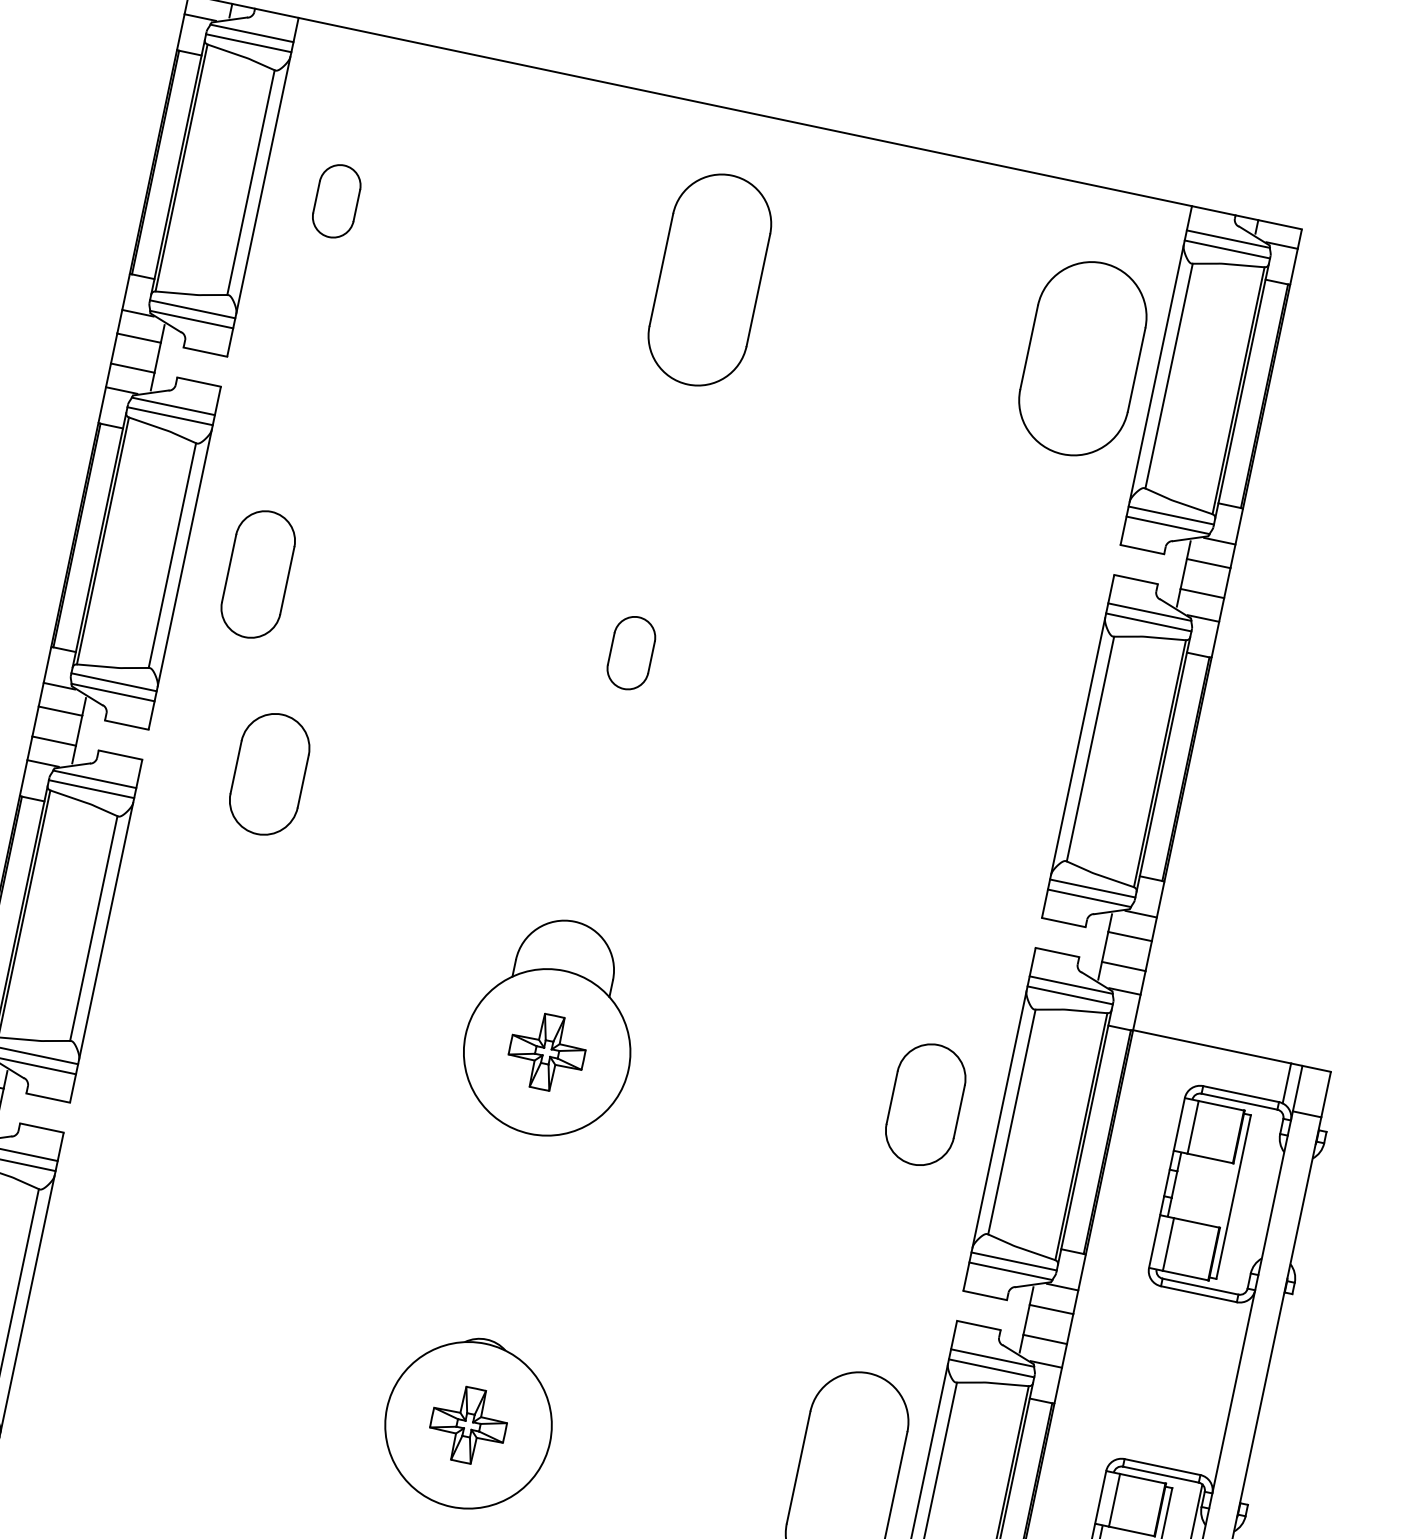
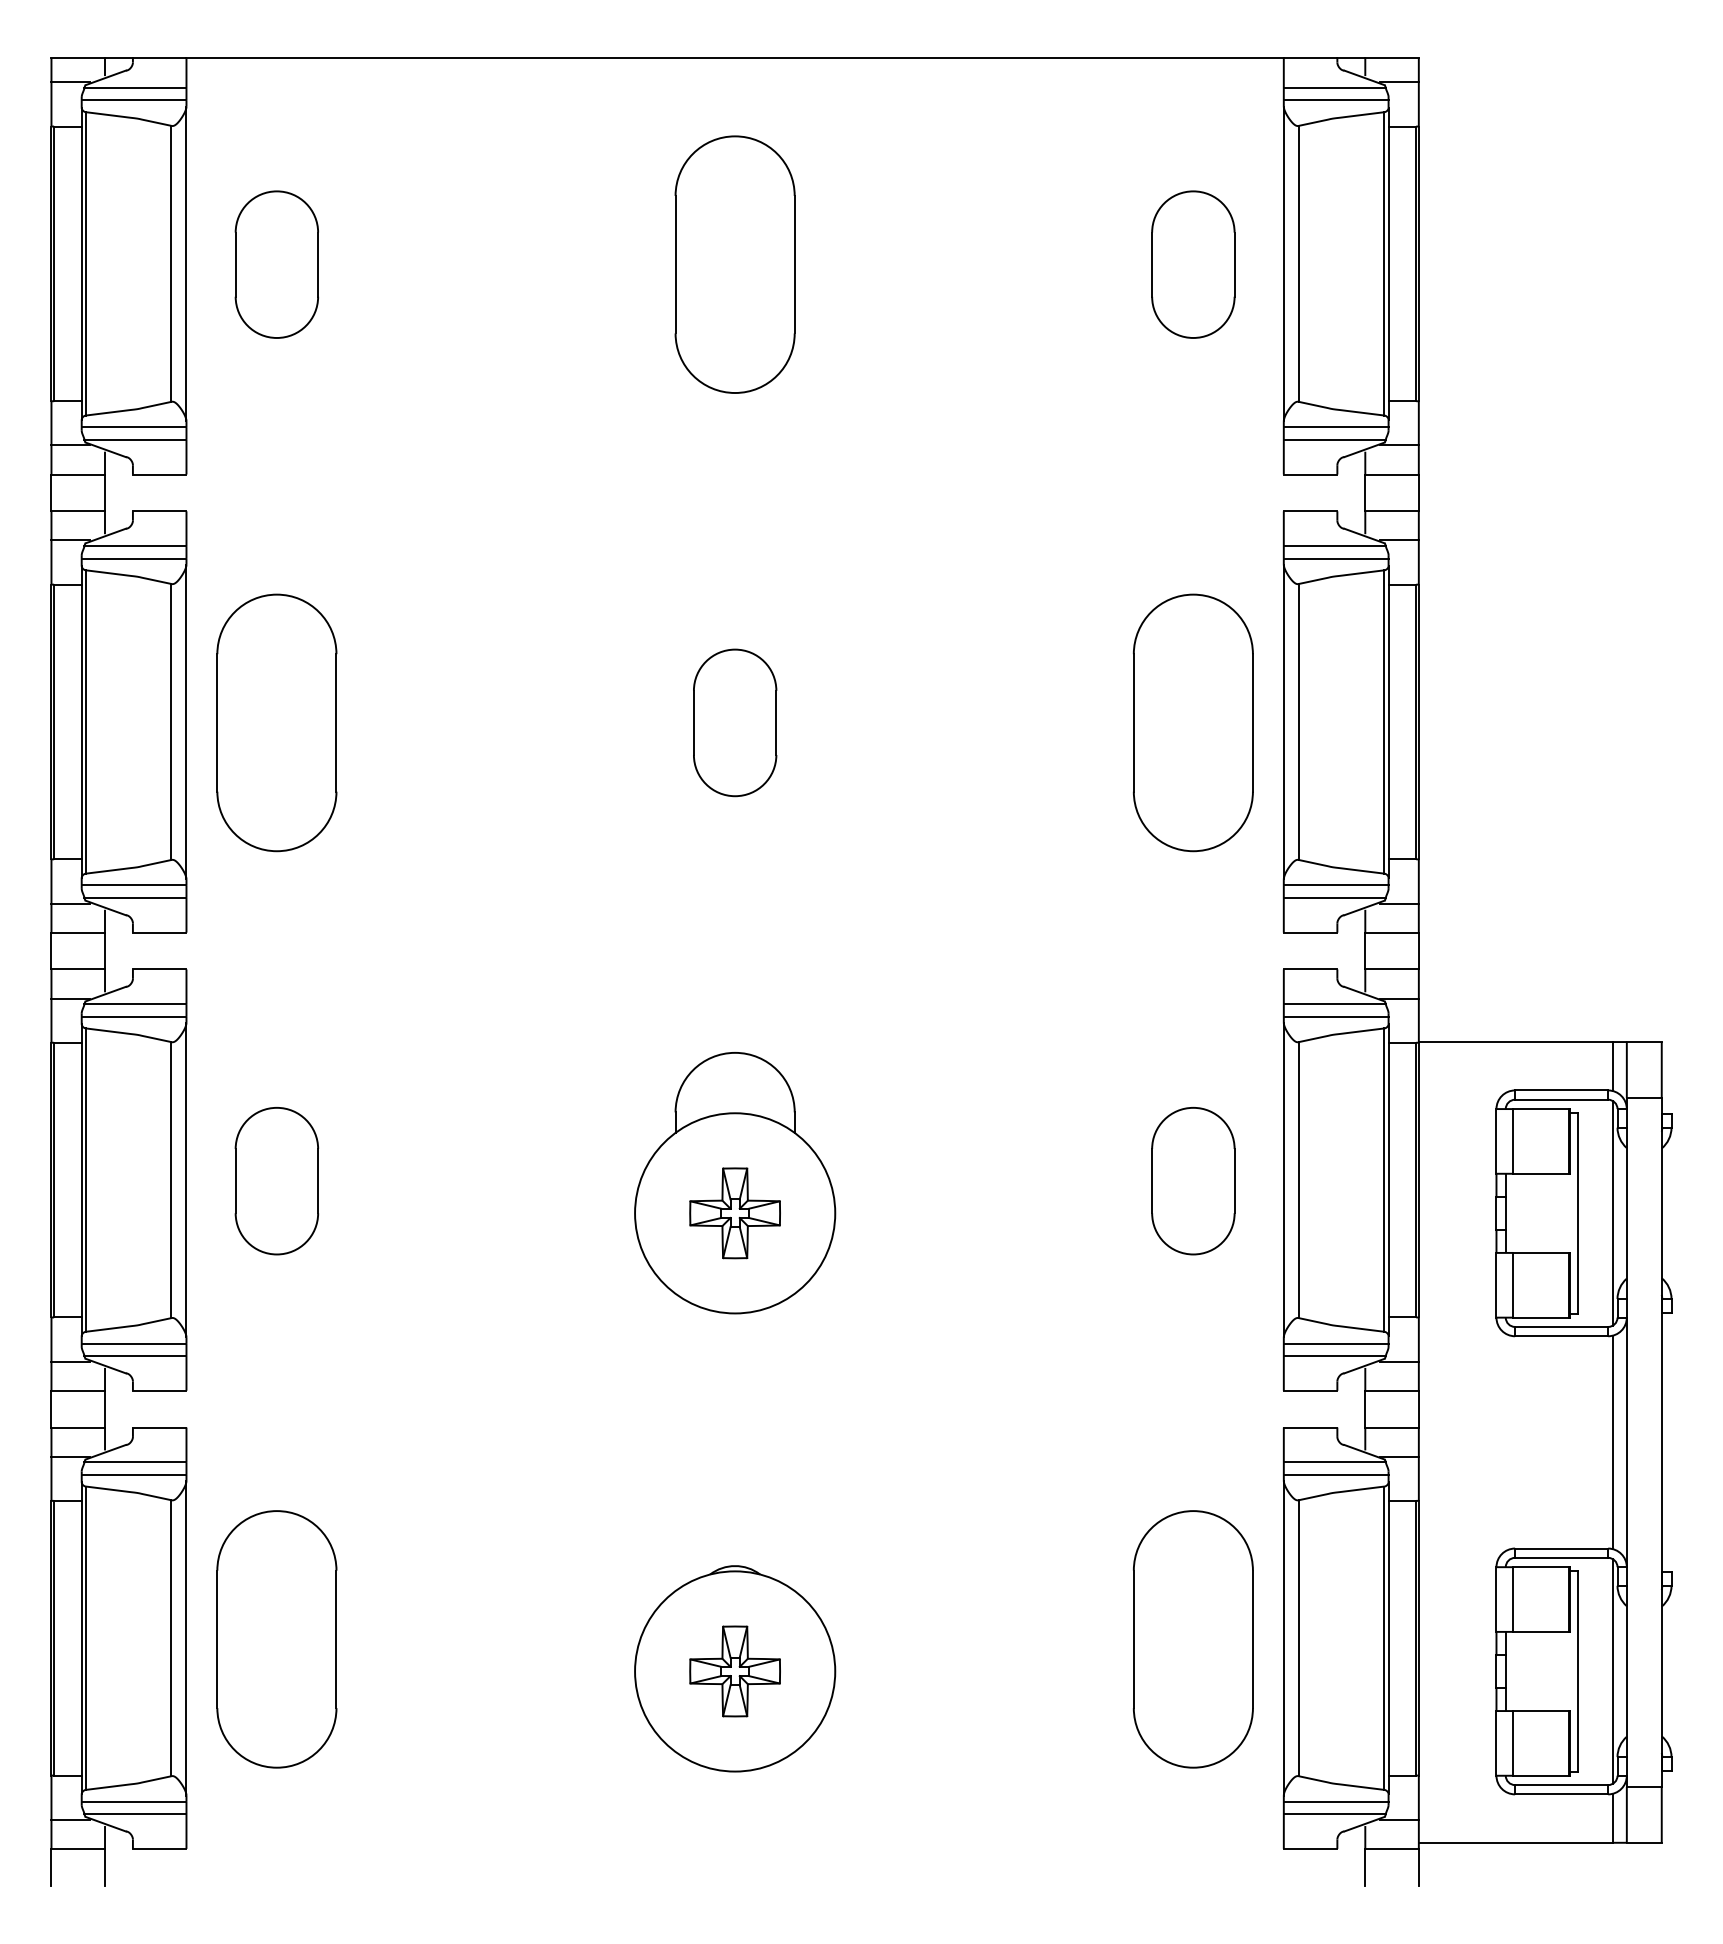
part: (336, 201) -> (276, 264), size x1.67
part: (1083, 358) -> (1193, 264), size x0.62
part: (257, 574) -> (276, 722), size x1.67
part: (631, 652) -> (735, 722), size x1.67
part: (1003, 731) -> (1192, 722), added
part: (269, 774) -> (276, 1181), moved
line: (1261, 1203) -> (1612, 1213), added
part: (100, 1320) -> (276, 1639), added
line: (1222, 1389) -> (1612, 1442), added

